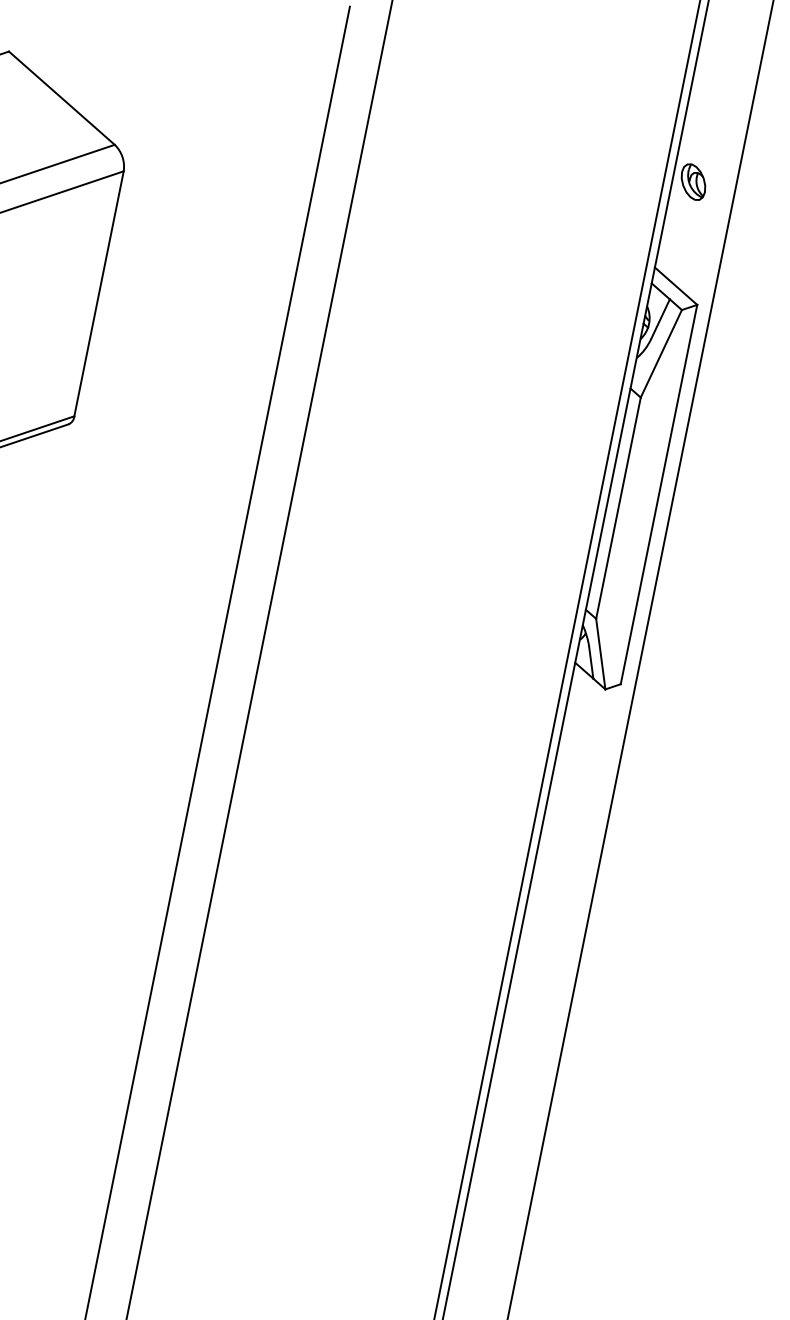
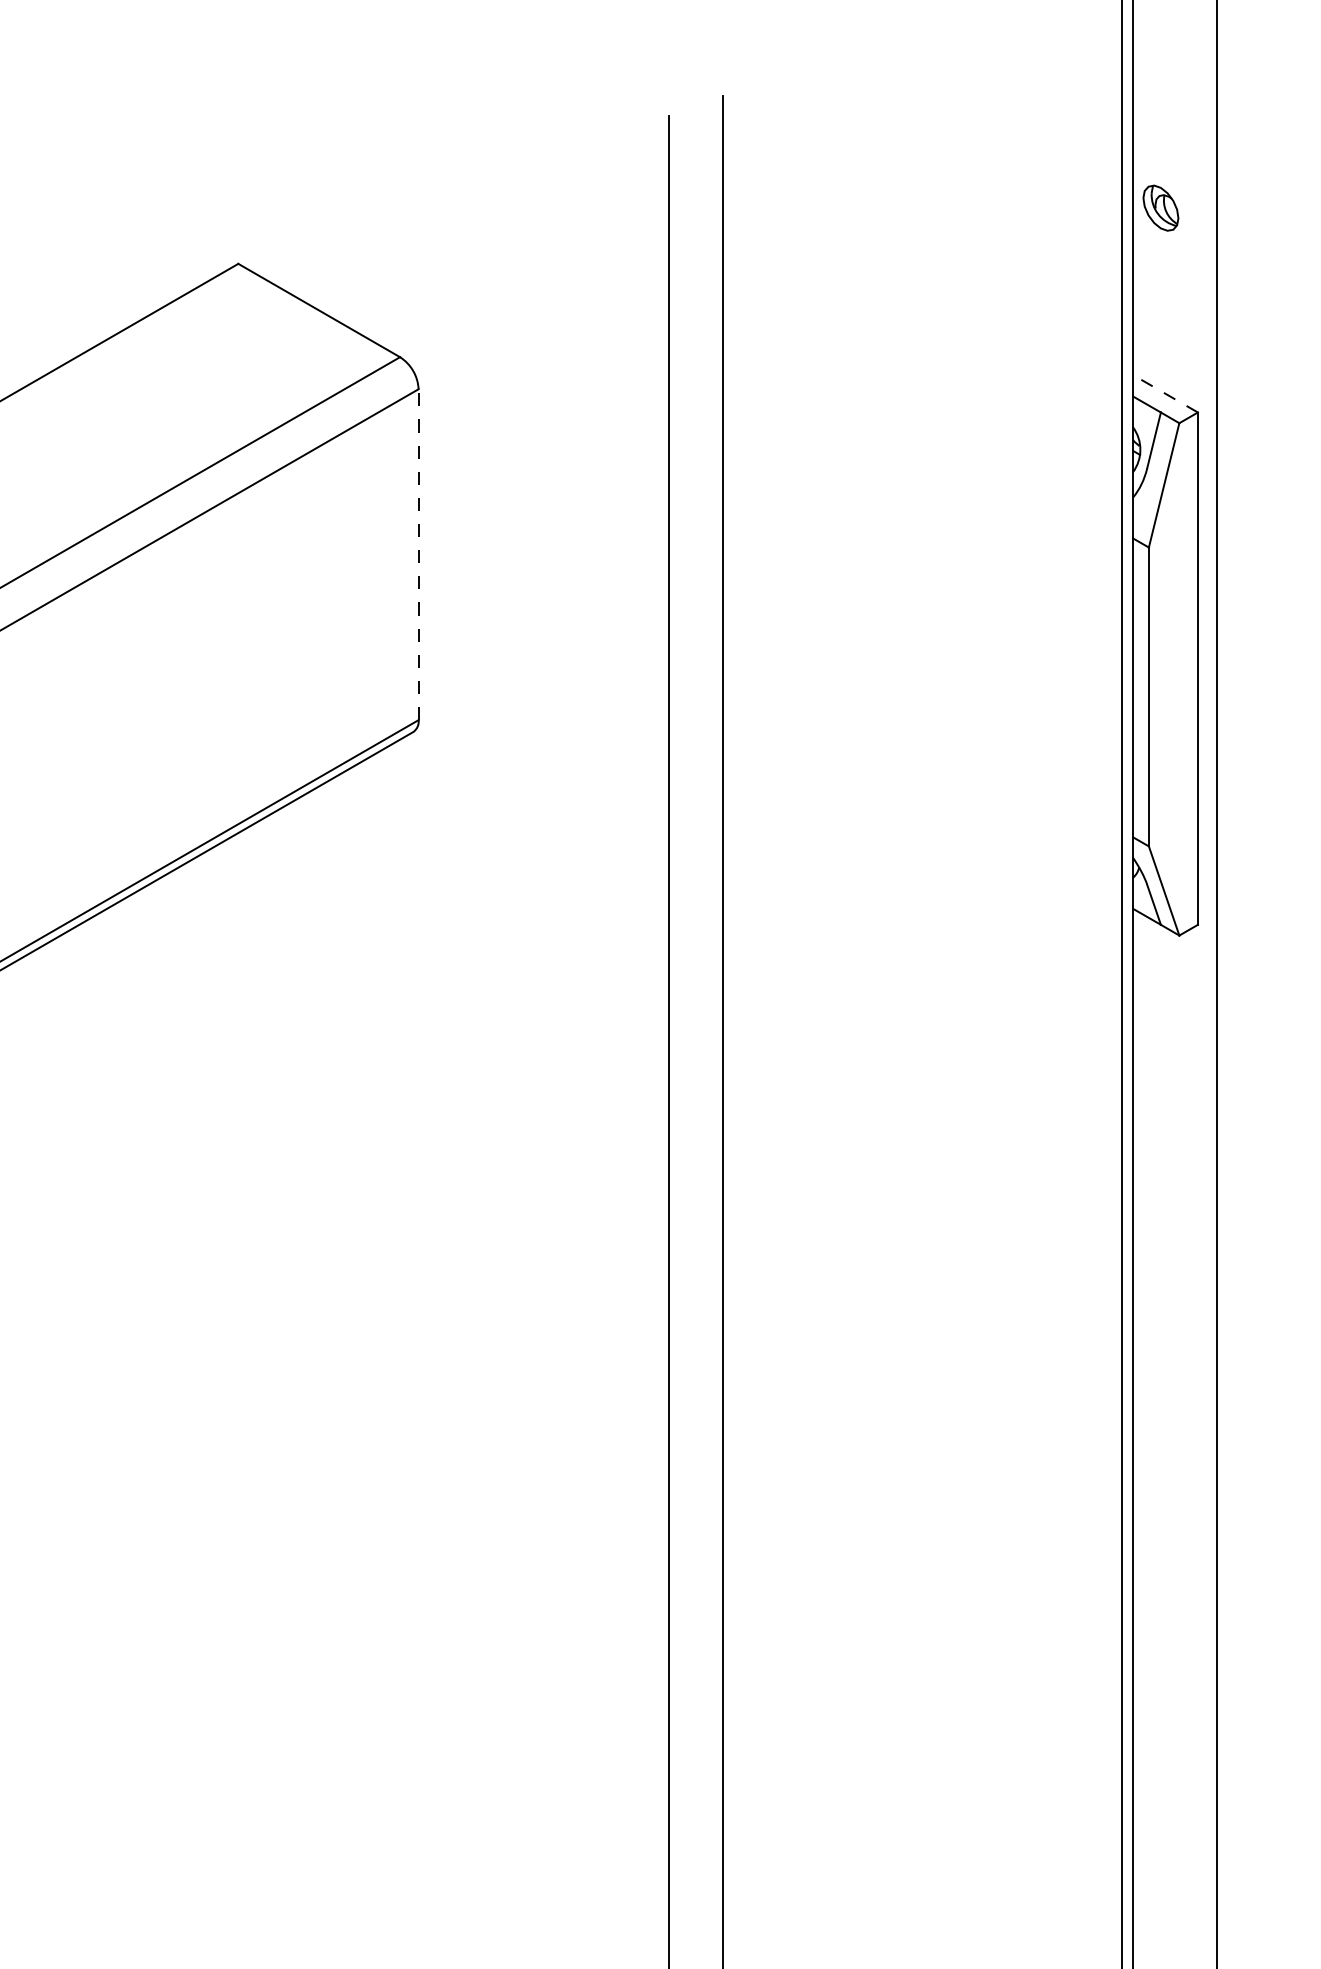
part: (693, 181) -> (1160, 207), moved
line: (676, 285) -> (1165, 393), solid -> dashed
line: (98, 293) -> (418, 554), solid -> dashed

